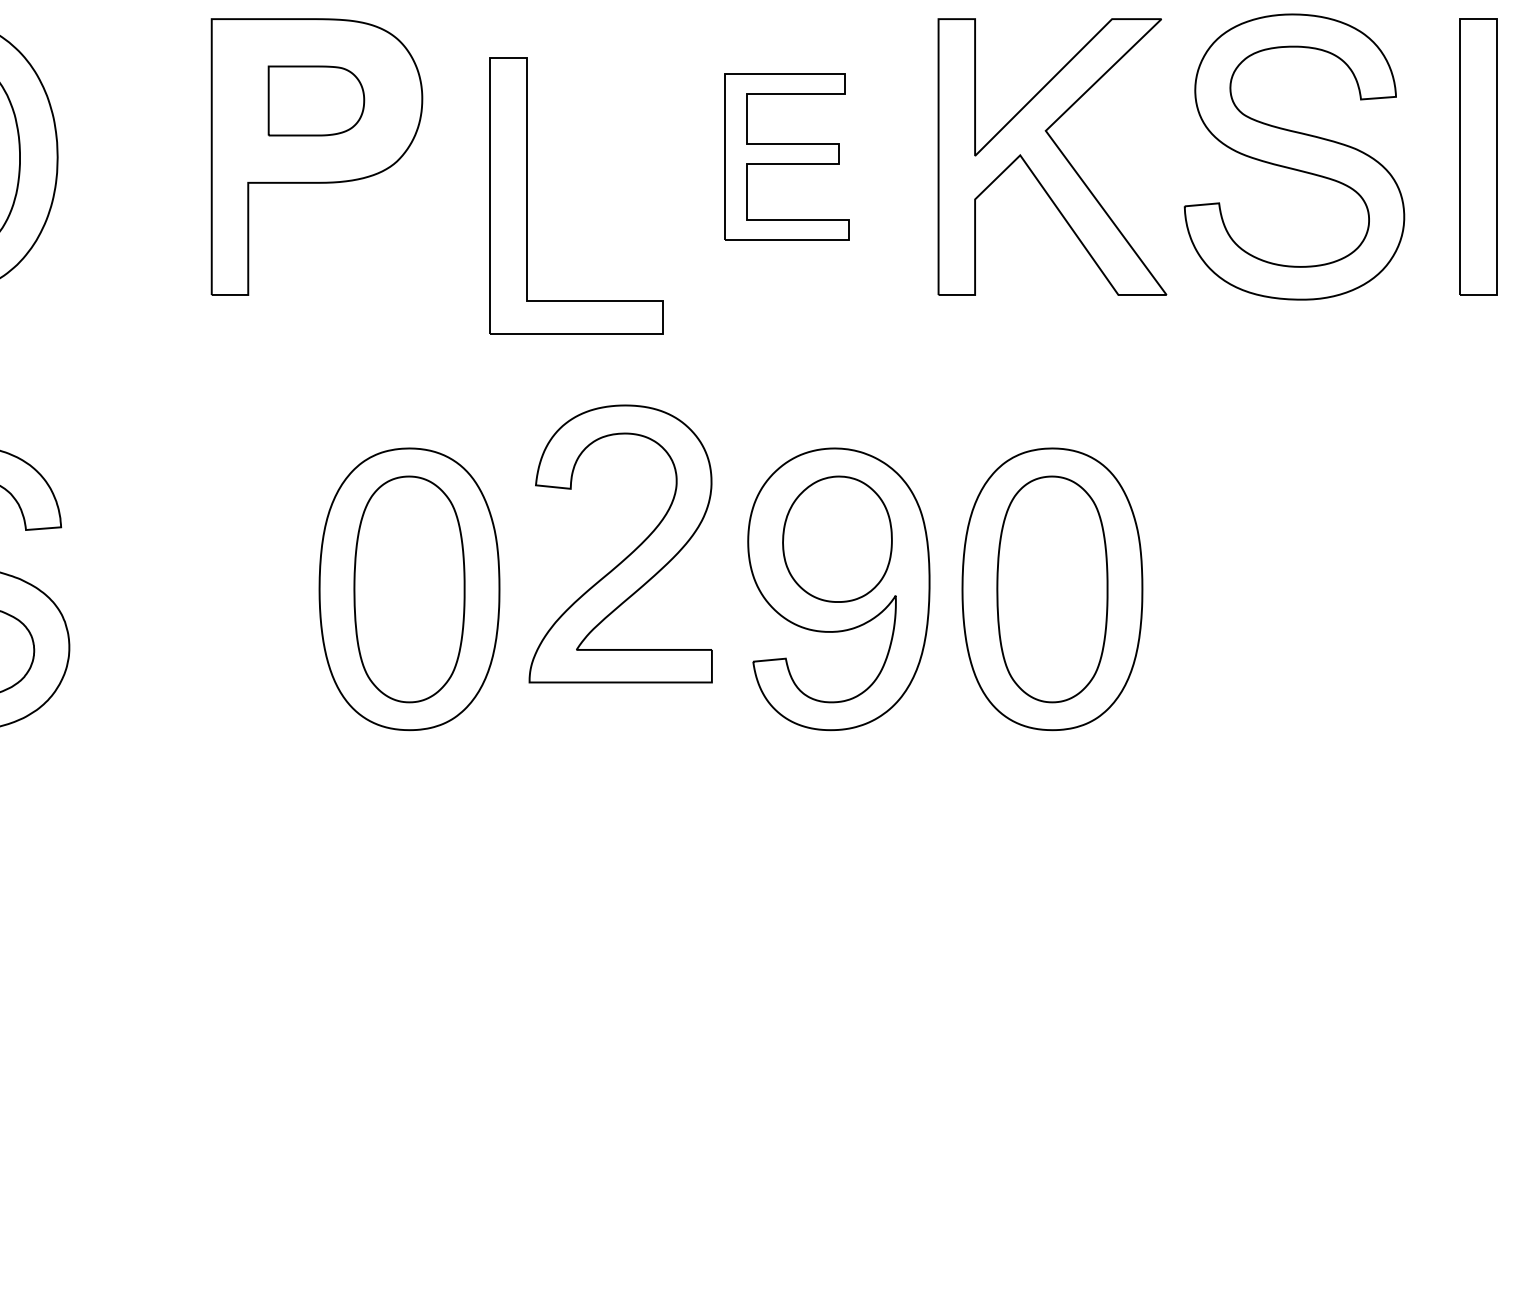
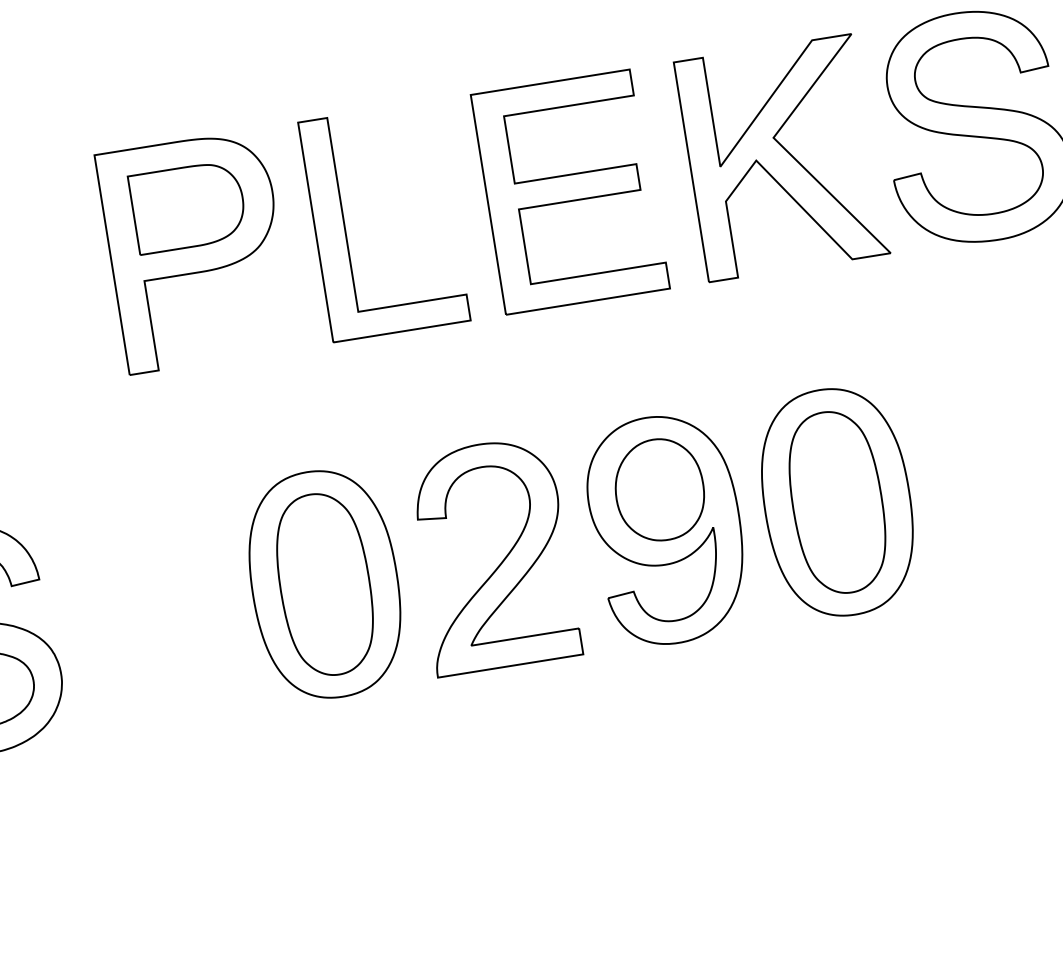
part: (316, 100) -> (188, 206), size x1.43
part: (786, 156) -> (570, 191), size x1.67
part: (527, 195) -> (345, 227), moved
part: (628, 554) -> (500, 563), moved

